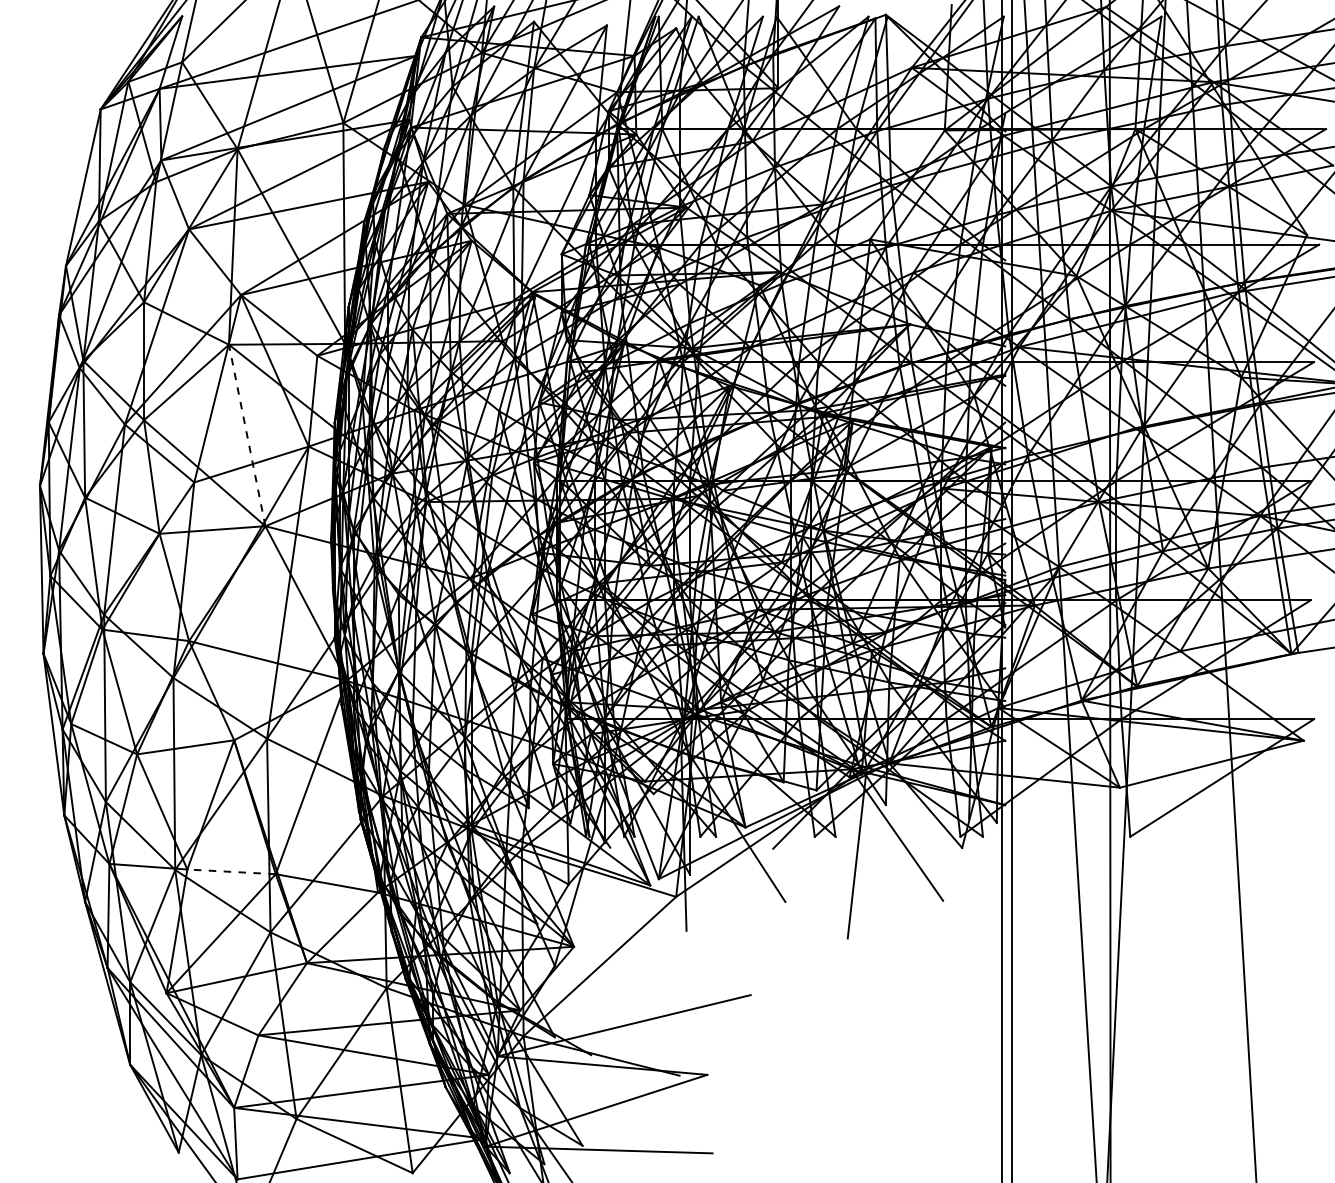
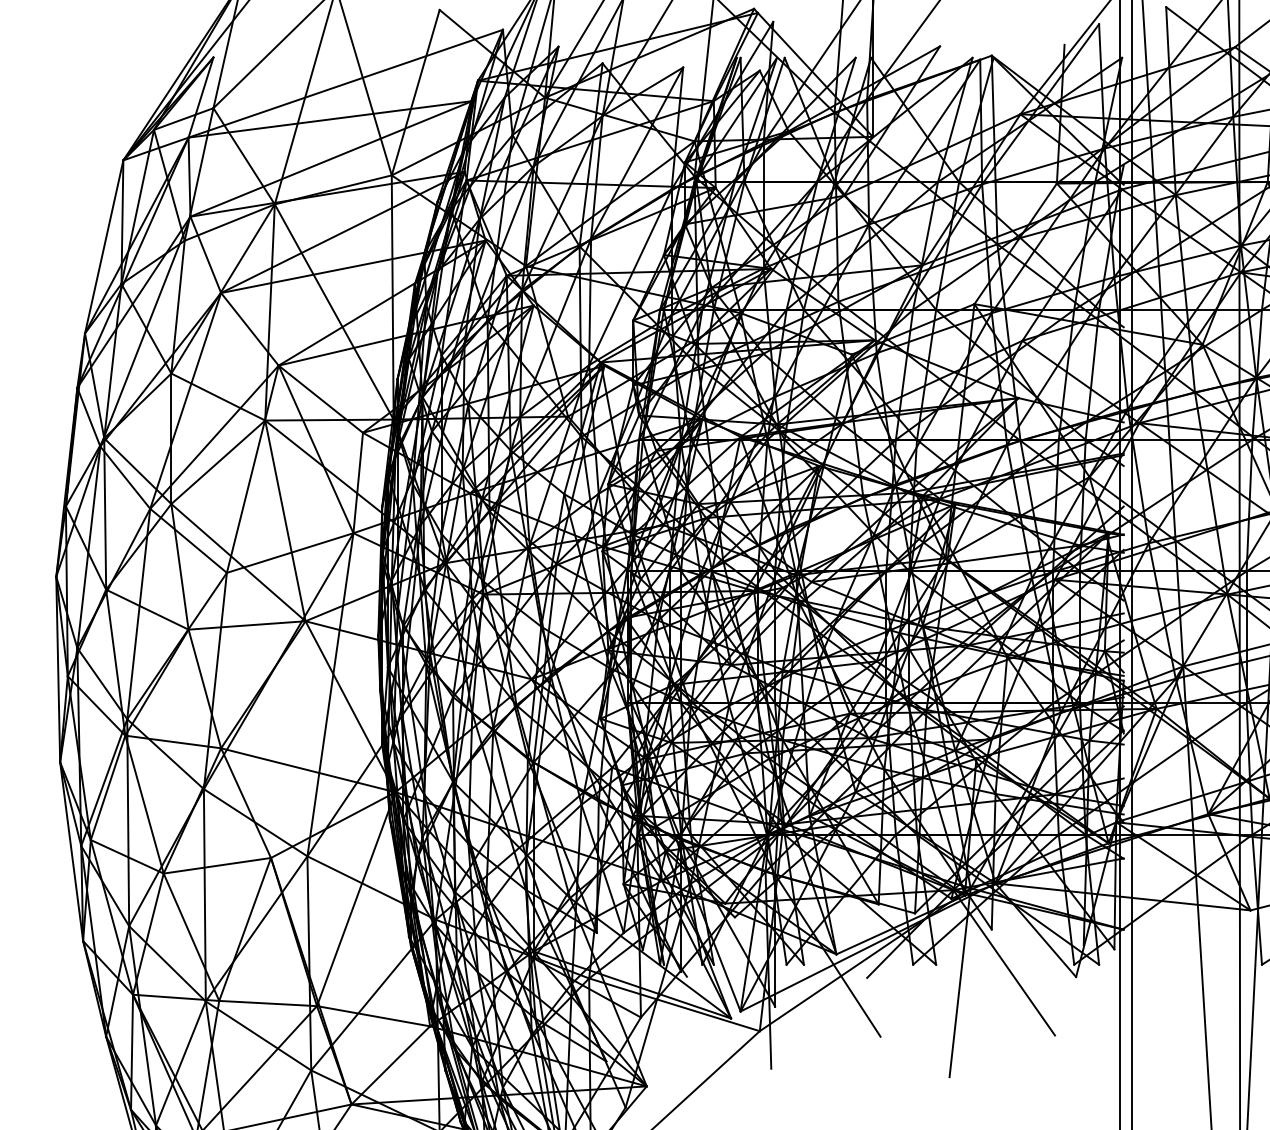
line: (247, 435) -> (285, 520), dashed -> solid
line: (231, 871) -> (268, 1003), dashed -> solid

